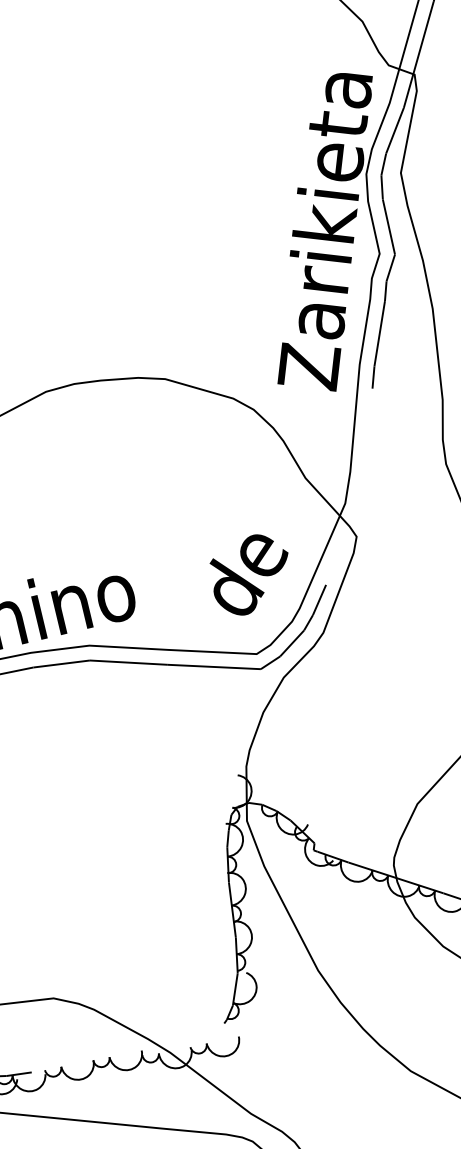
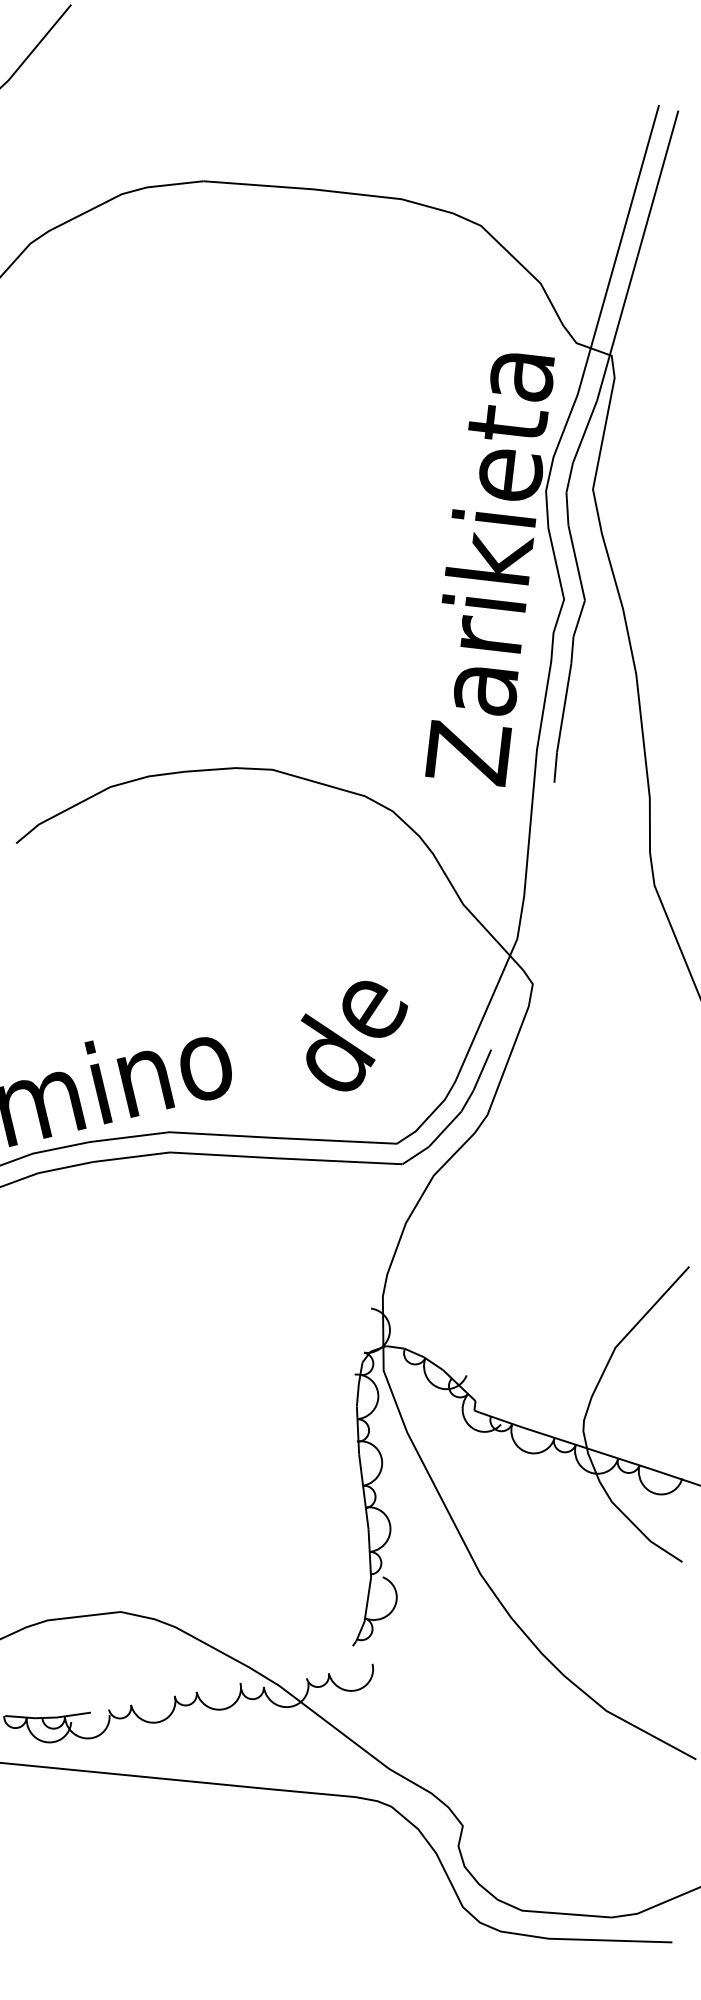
text: (248, 574) -> (353, 1035), moved

